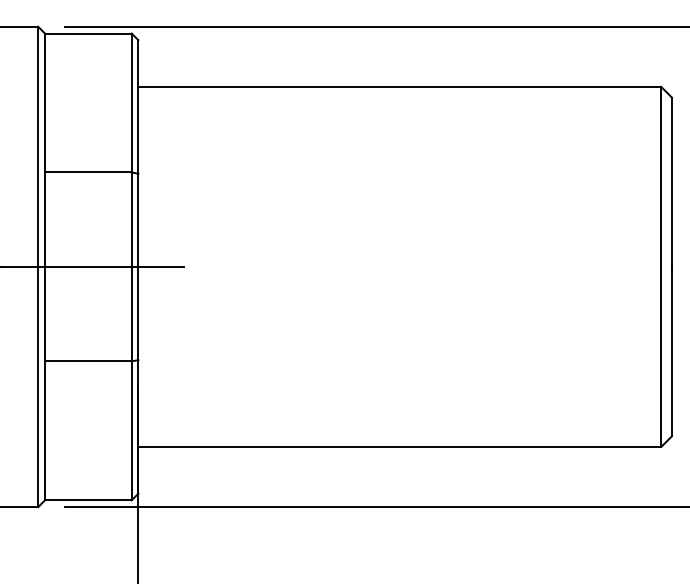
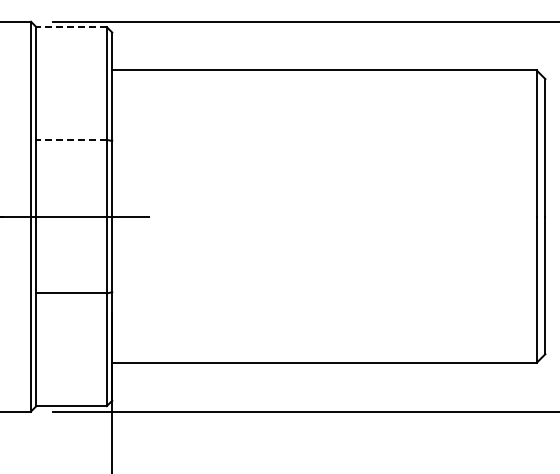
line: (88, 33) -> (71, 27), solid -> dashed
line: (88, 171) -> (71, 139), solid -> dashed

